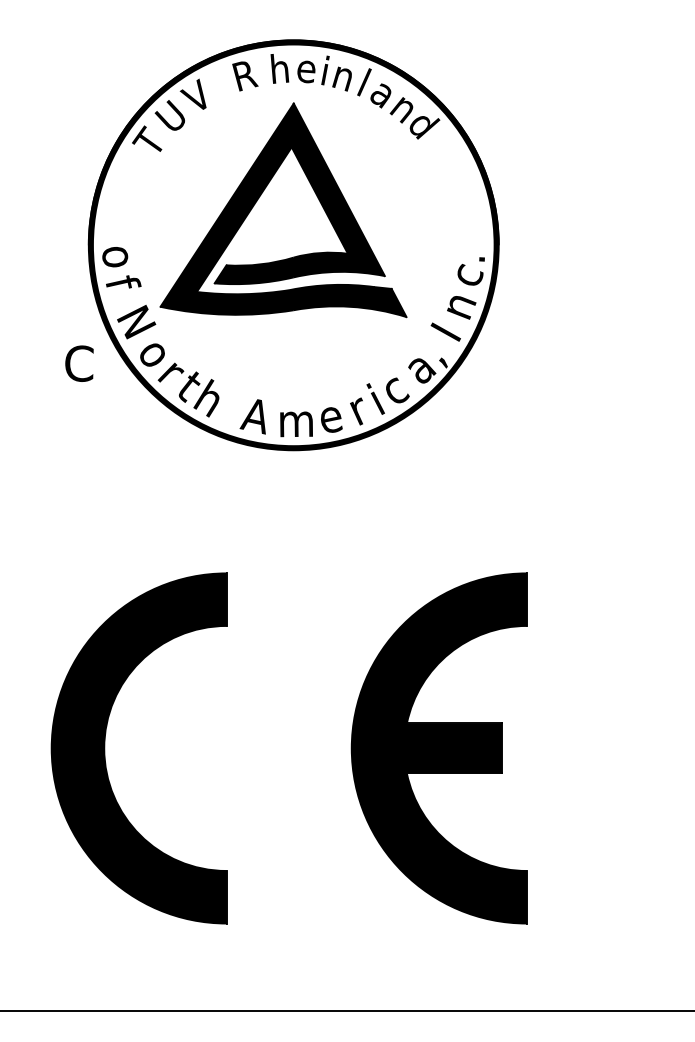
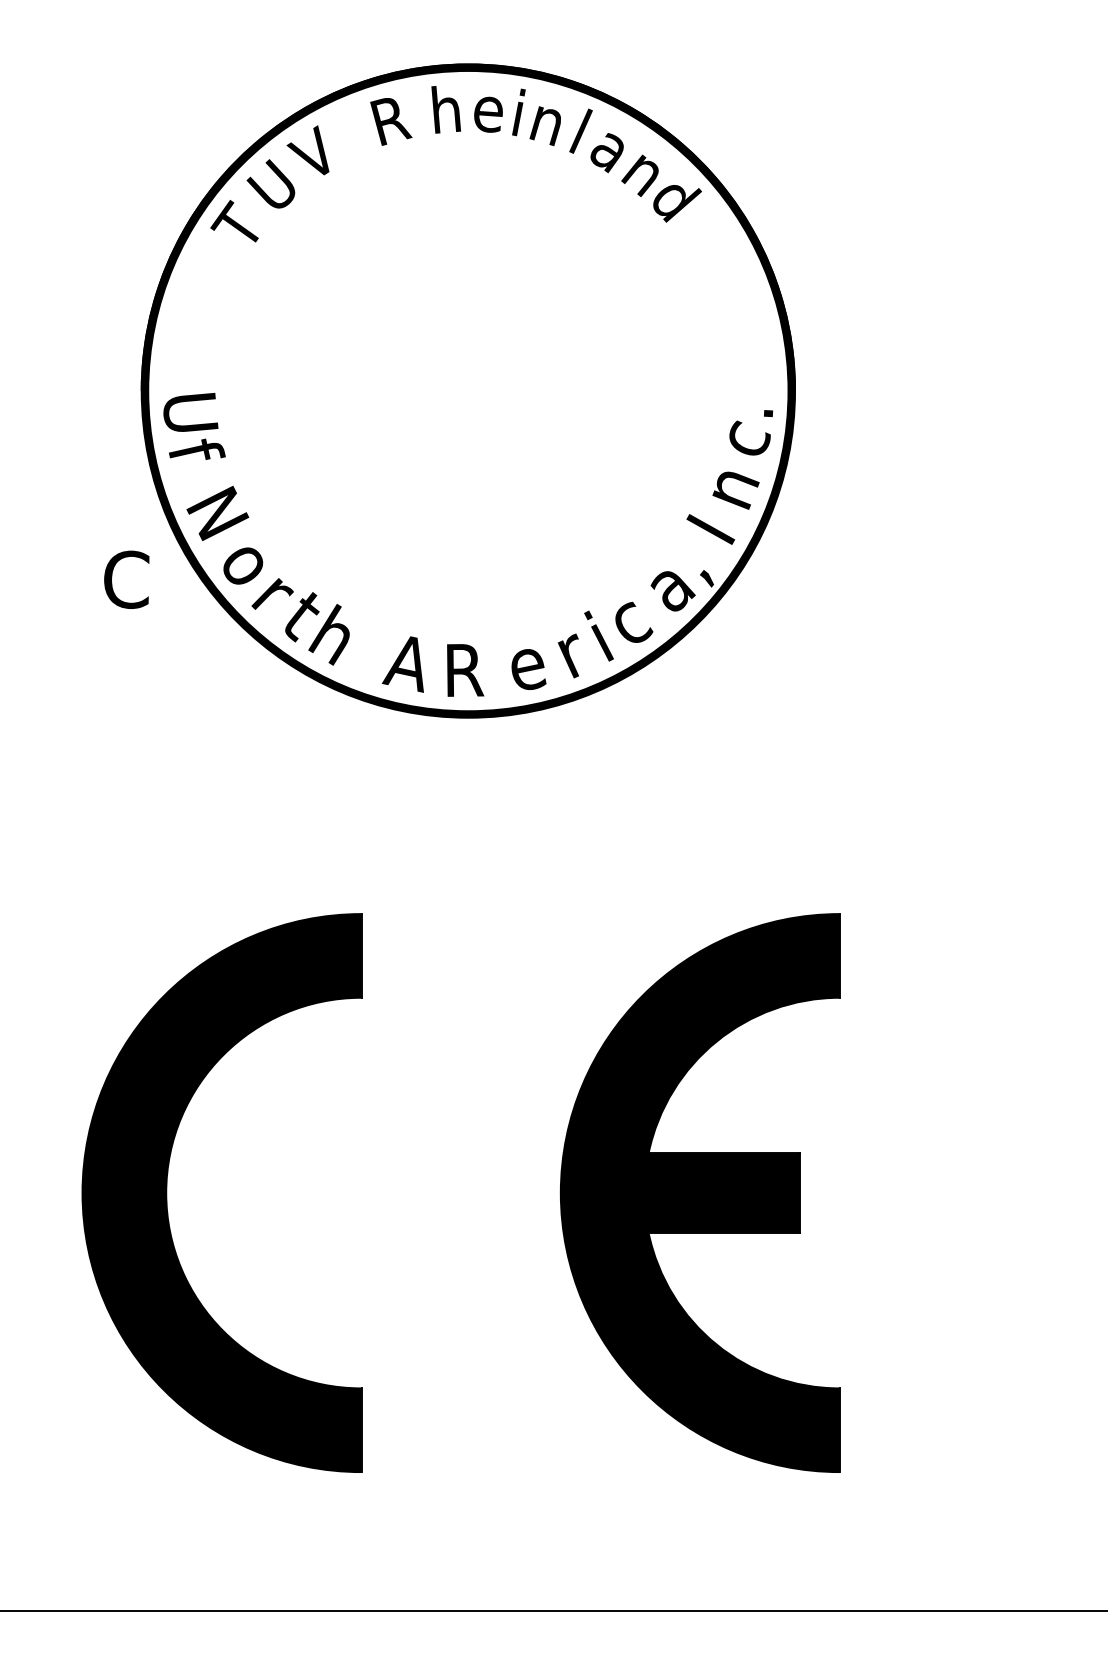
part: (261, 195) -> (416, 311), removed
text: (119, 258) -> (190, 412), o -> U
text: (296, 420) -> (472, 670), m -> R

